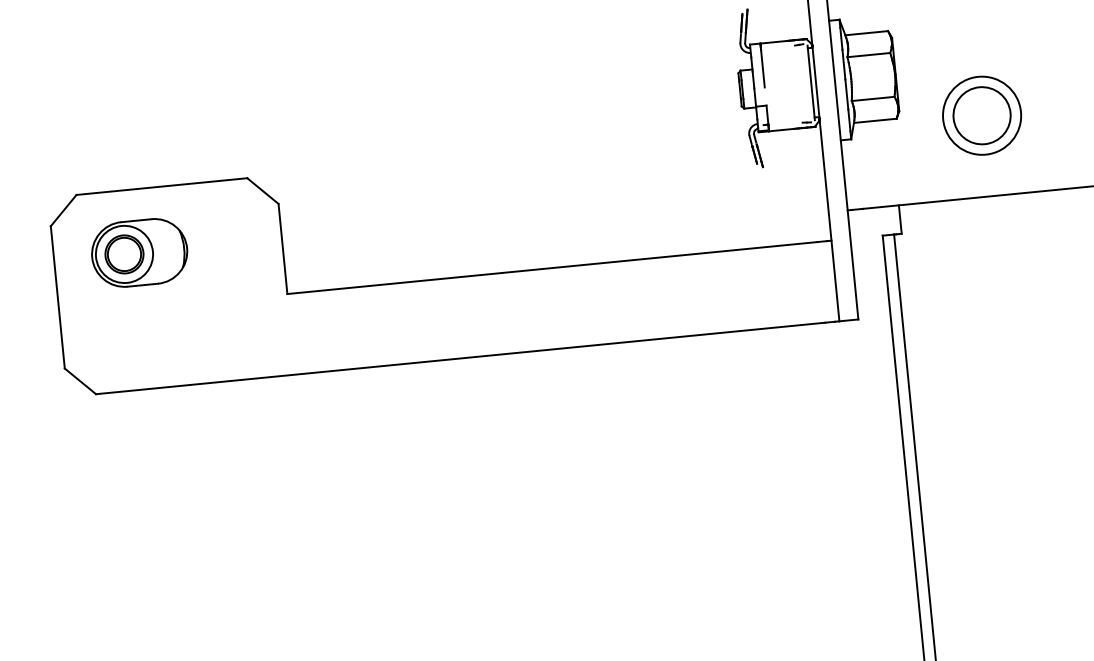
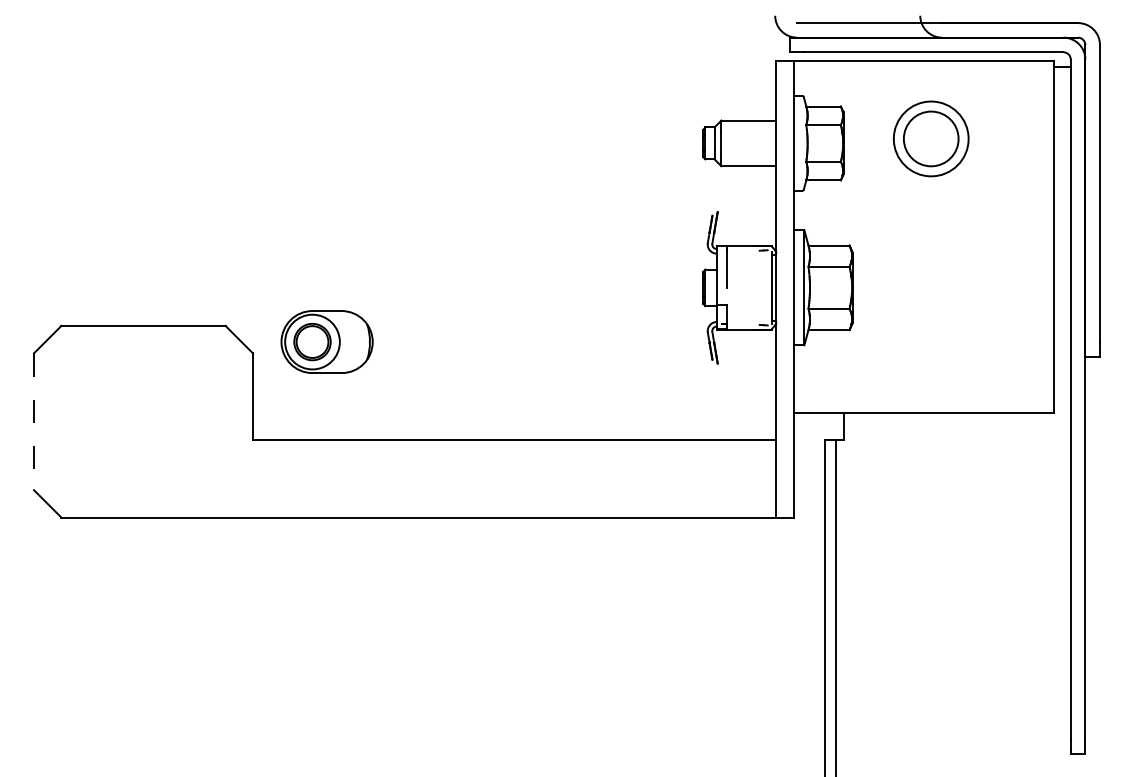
part: (981, 115) -> (930, 334), removed
part: (138, 252) -> (326, 341), moved
line: (58, 298) -> (34, 422), solid -> dashed

